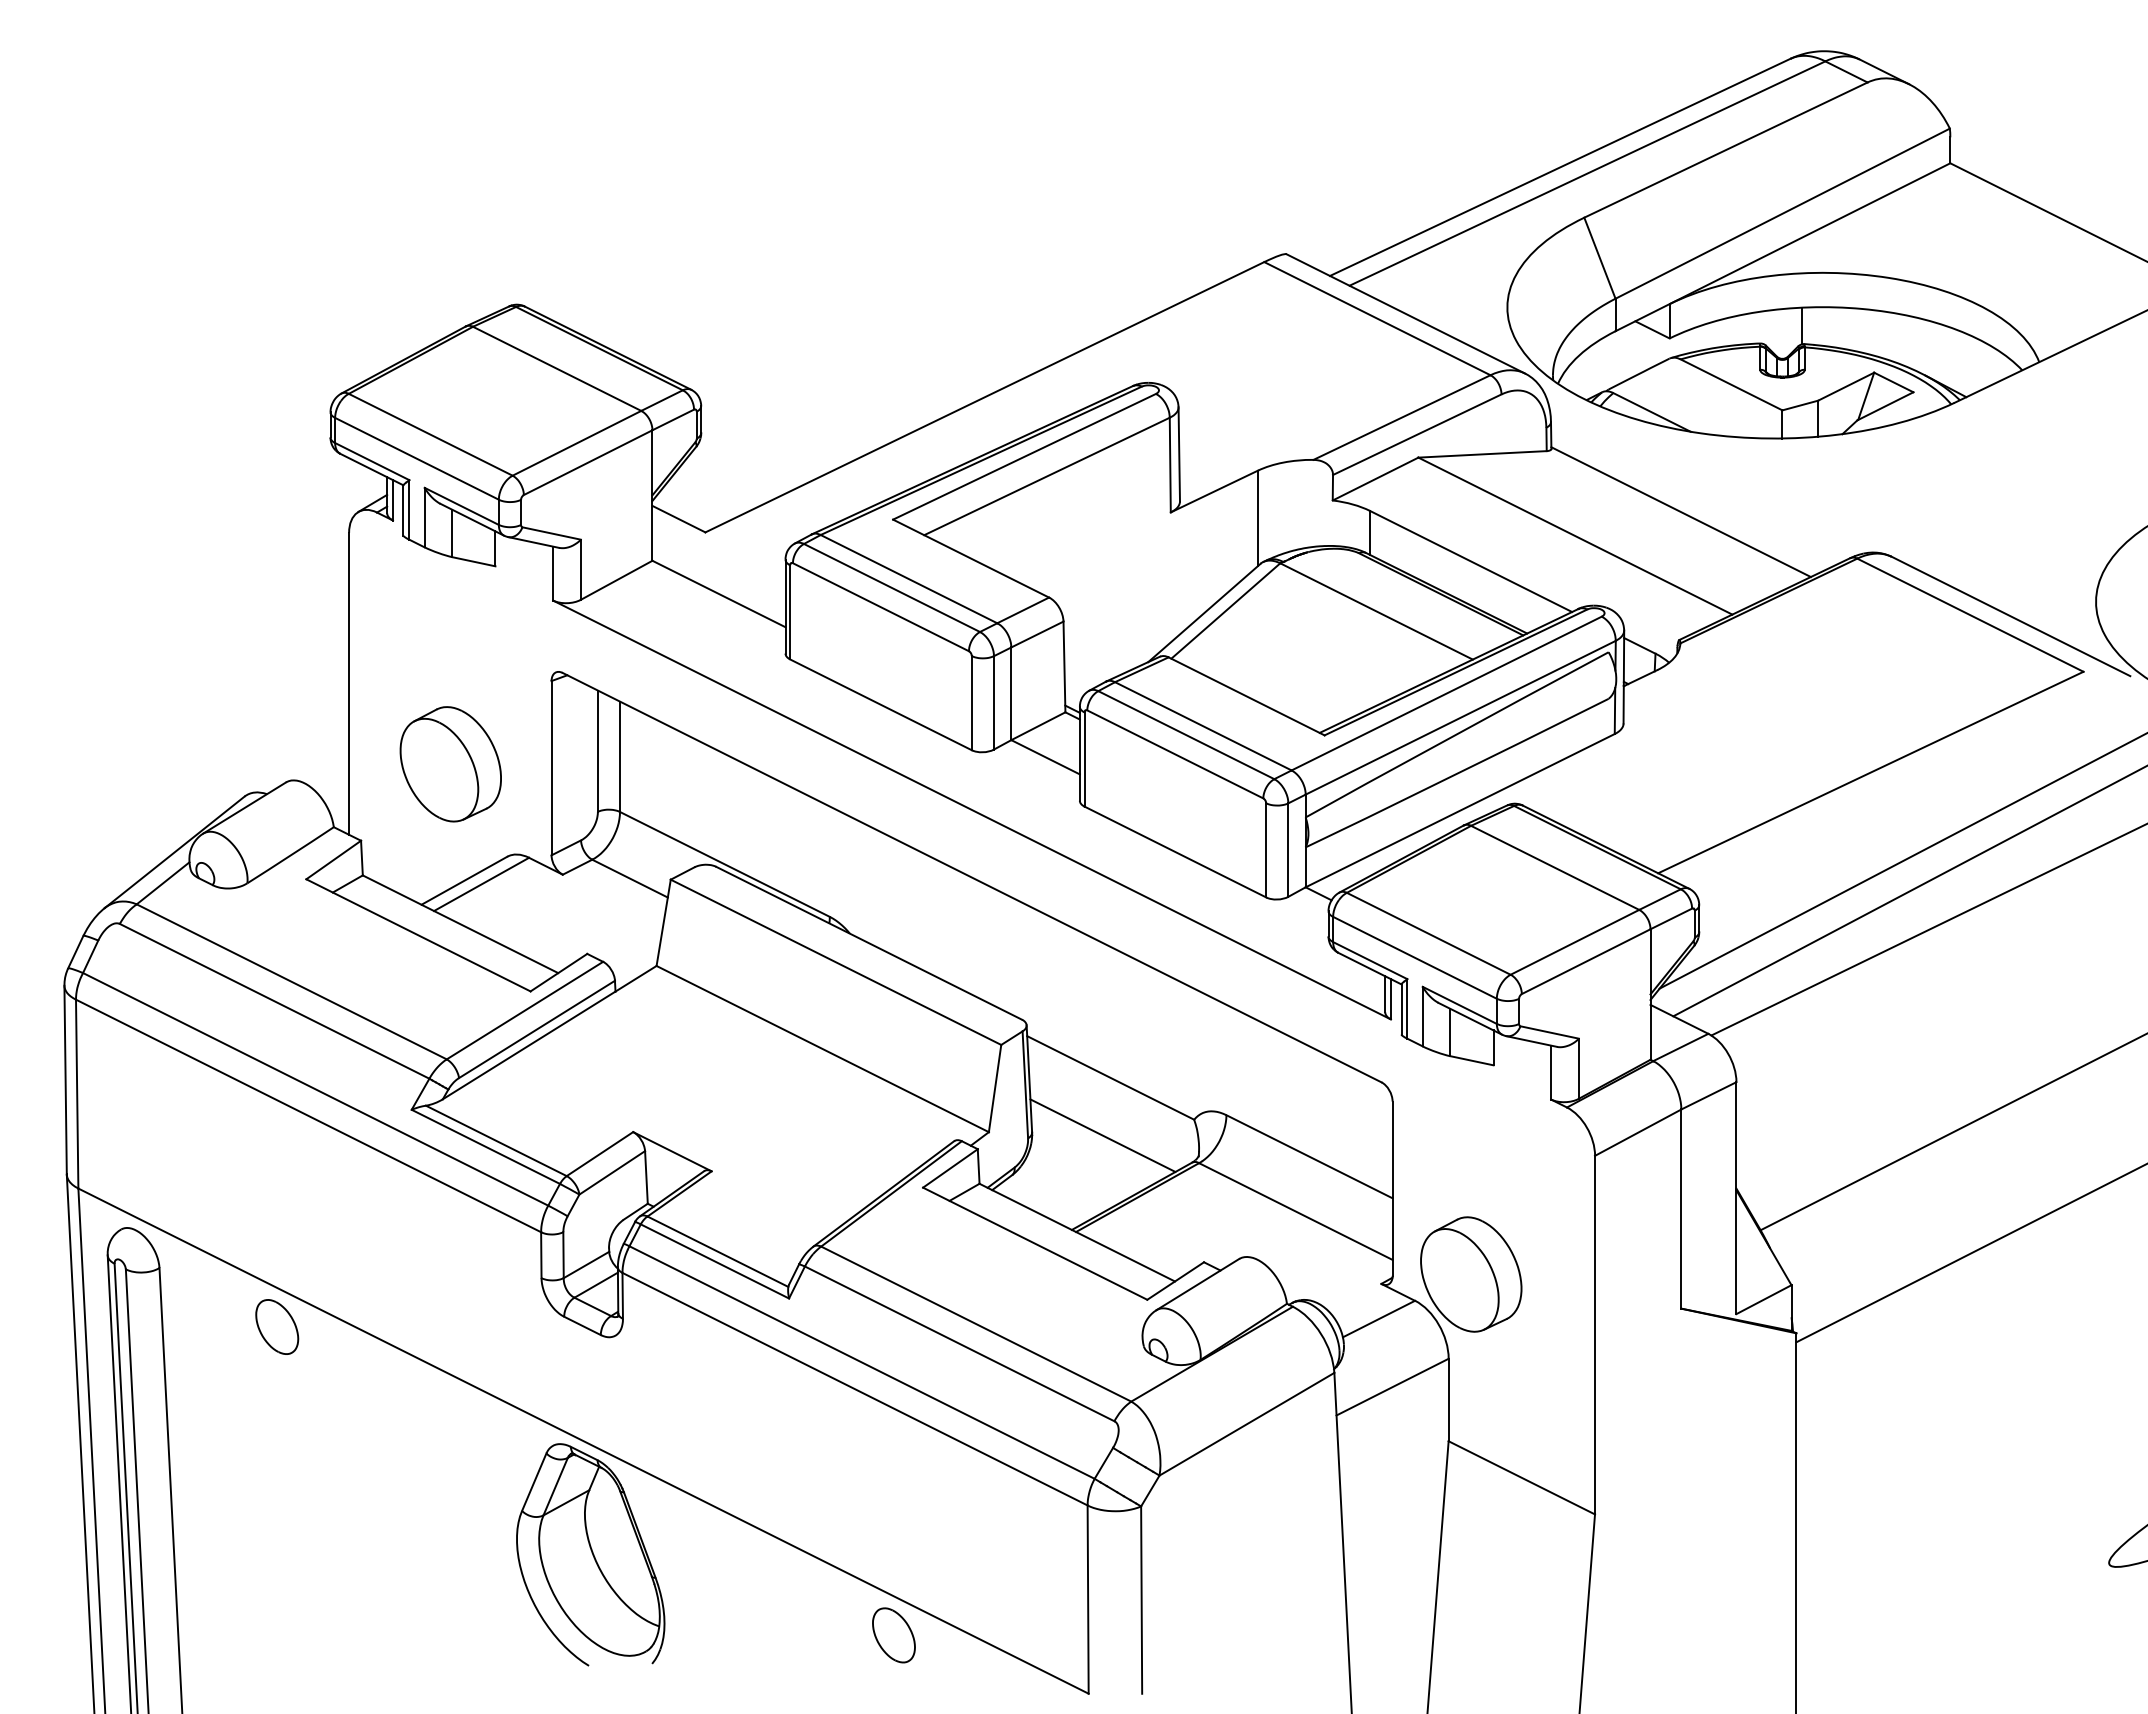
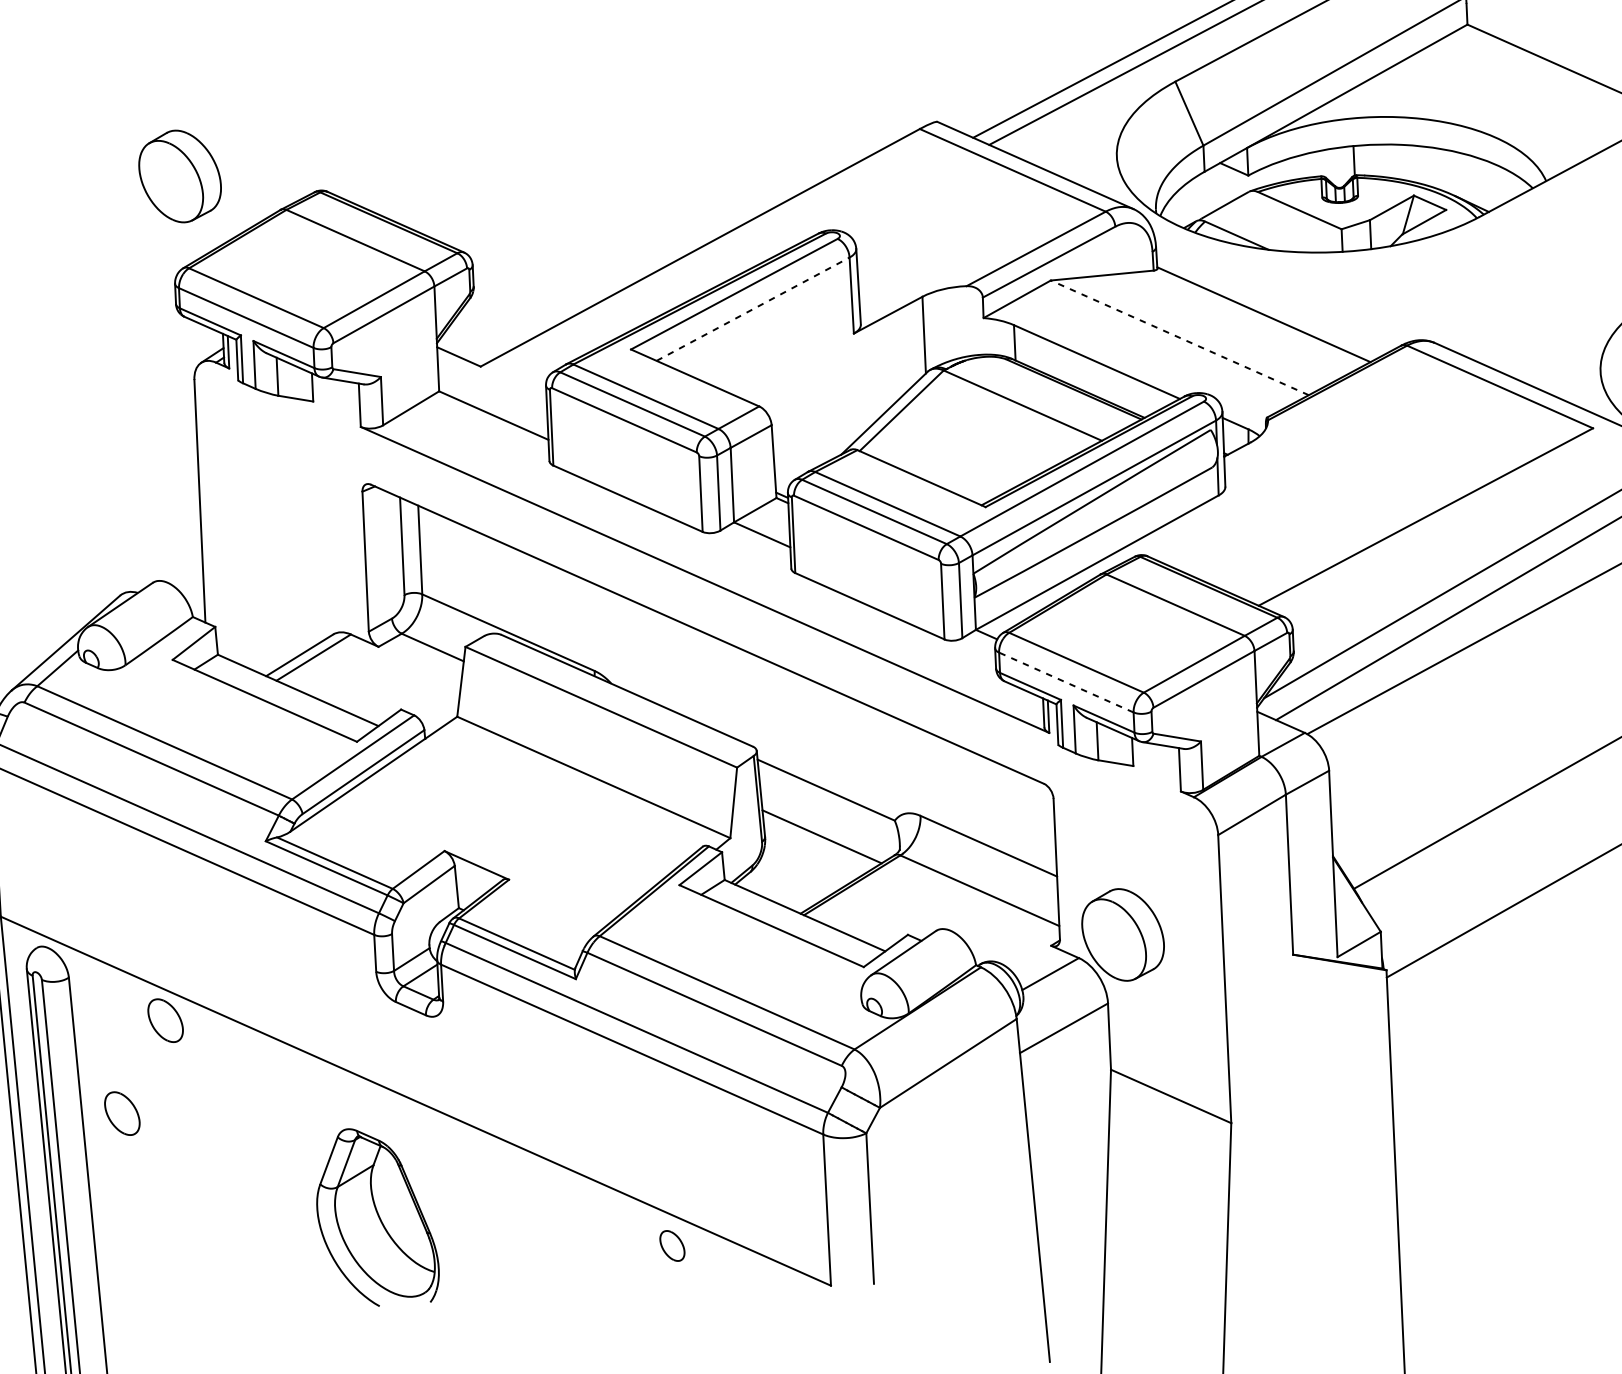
line: (1047, 476) -> (753, 309), solid -> dashed
line: (1575, 536) -> (1179, 338), solid -> dashed
part: (450, 764) -> (179, 176), moved
line: (1415, 957) -> (1066, 682), solid -> dashed
part: (218, 1439) -> (122, 1113), added
part: (590, 1554) -> (376, 1216), moved
part: (893, 1635) -> (672, 1246), size x0.7

